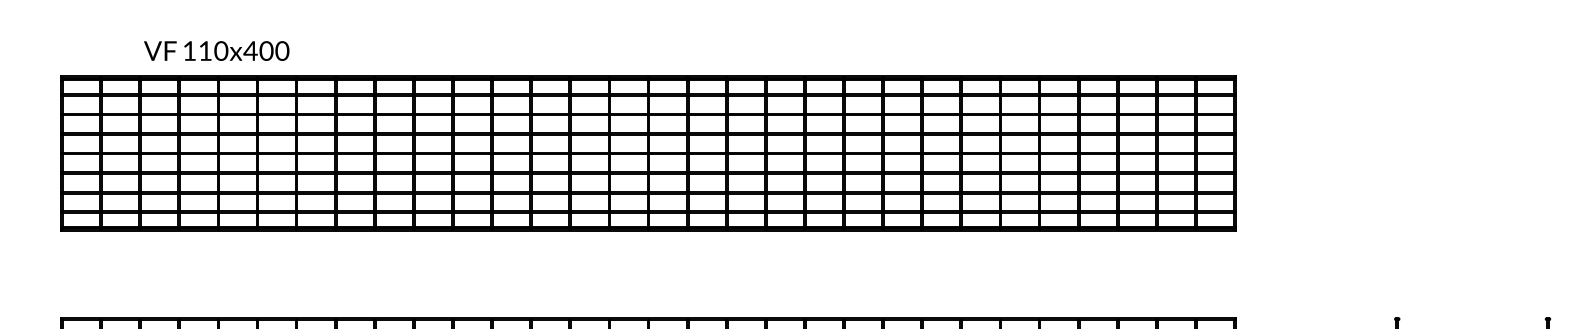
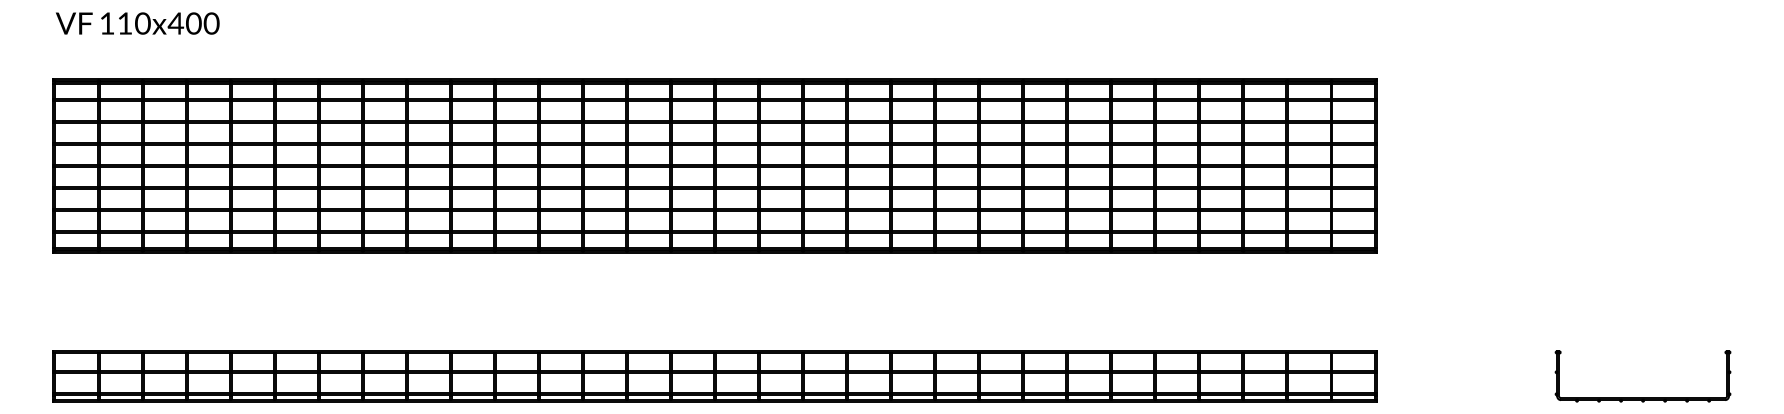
text: (216, 51) -> (137, 23), moved

